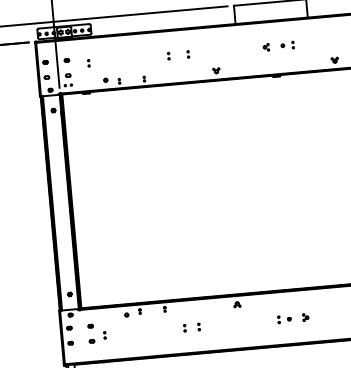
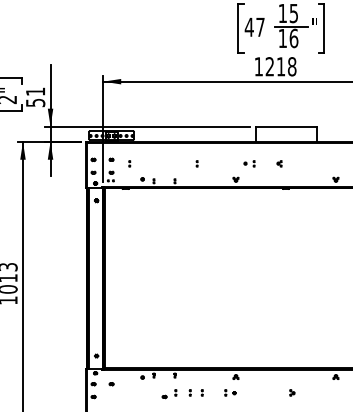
part: (287, 45) -> (249, 163), moved
part: (188, 54) -> (213, 163), removed
part: (284, 318) -> (230, 392), moved
part: (97, 337) -> (169, 394), moved

